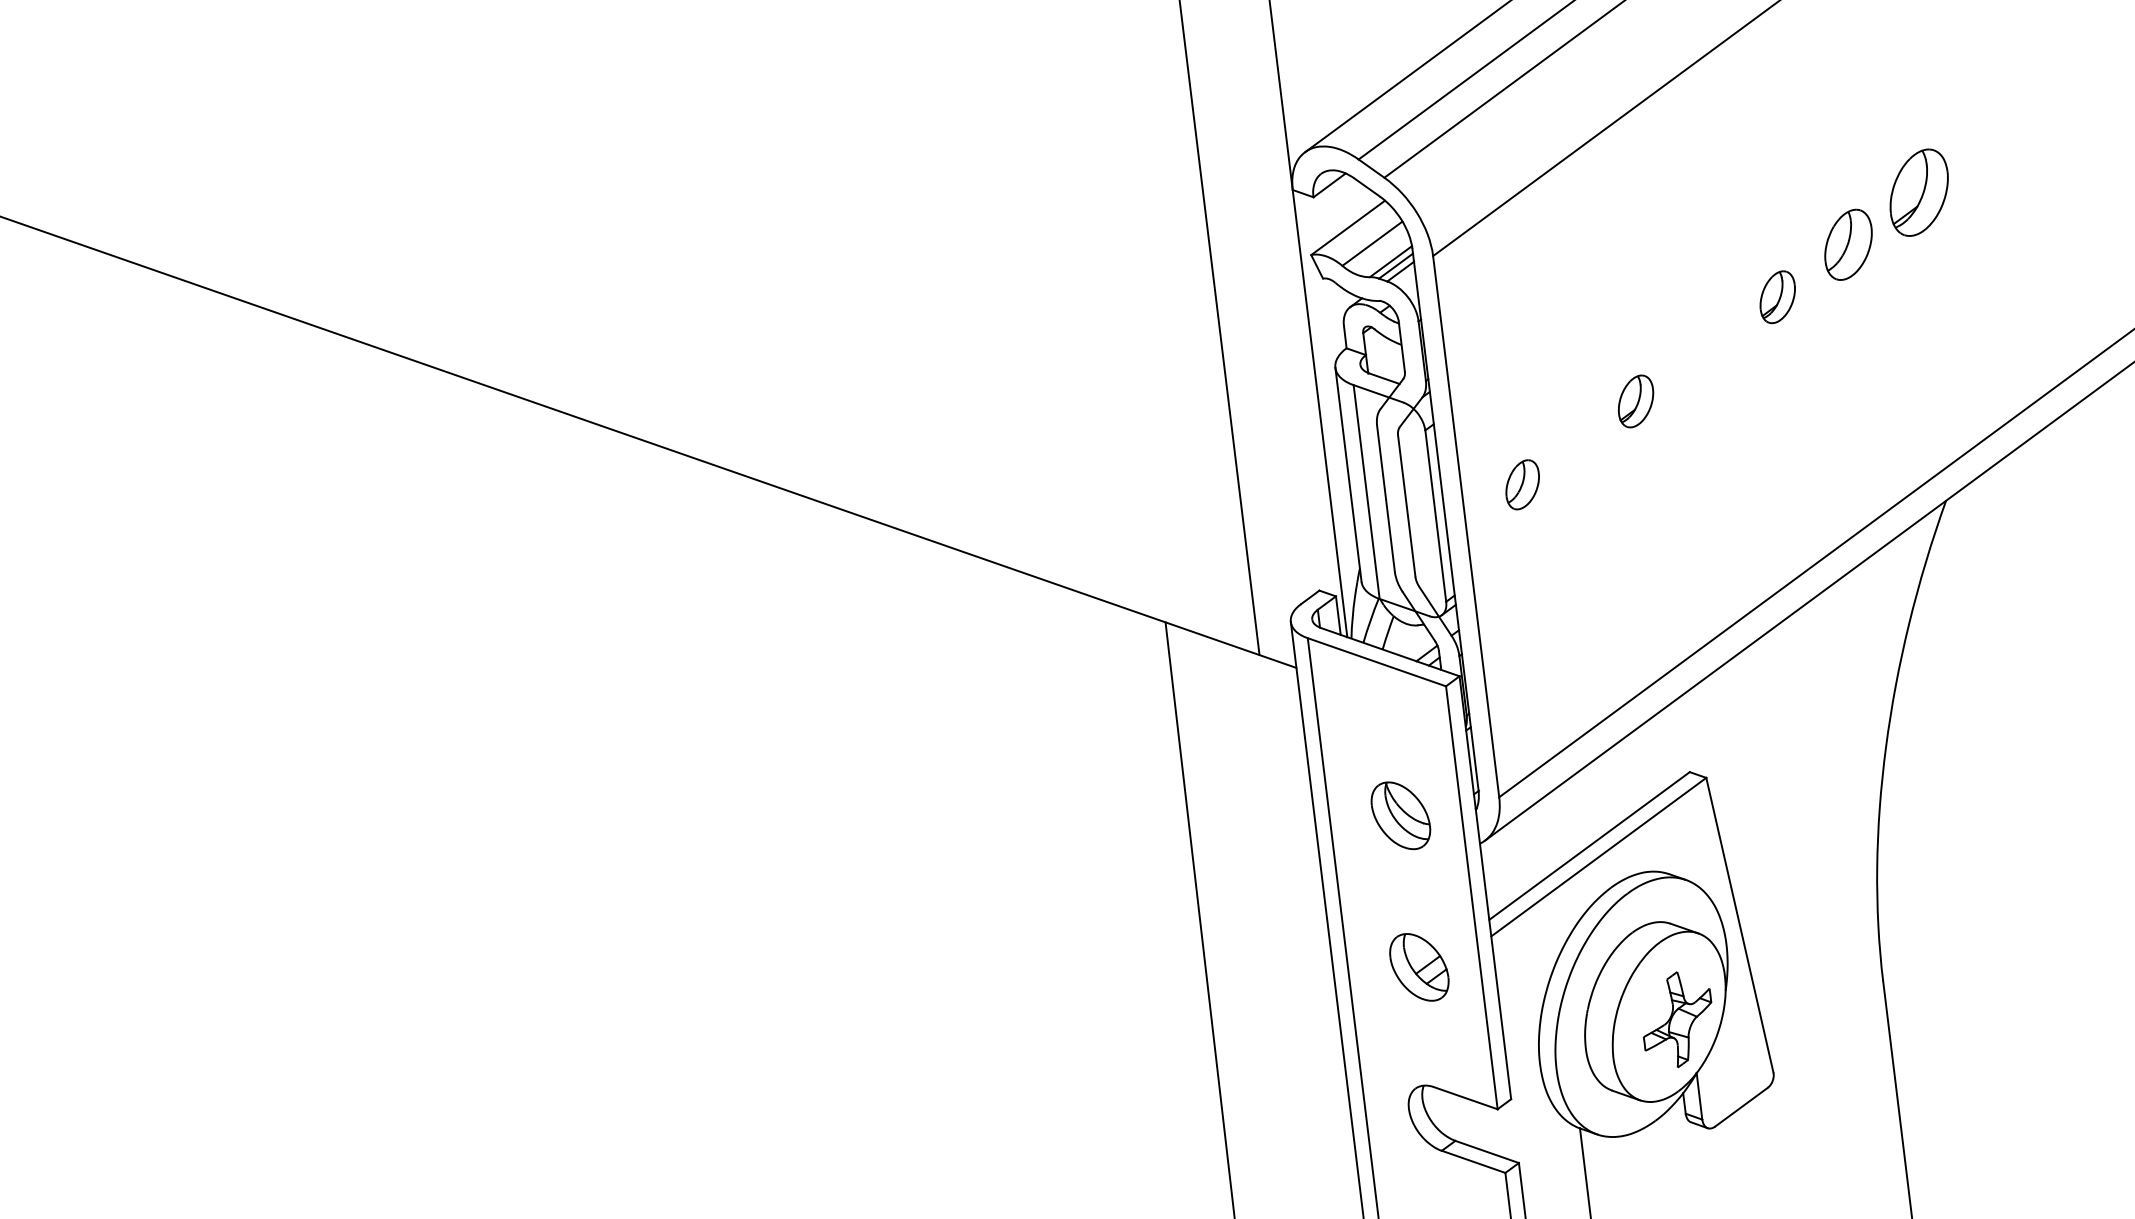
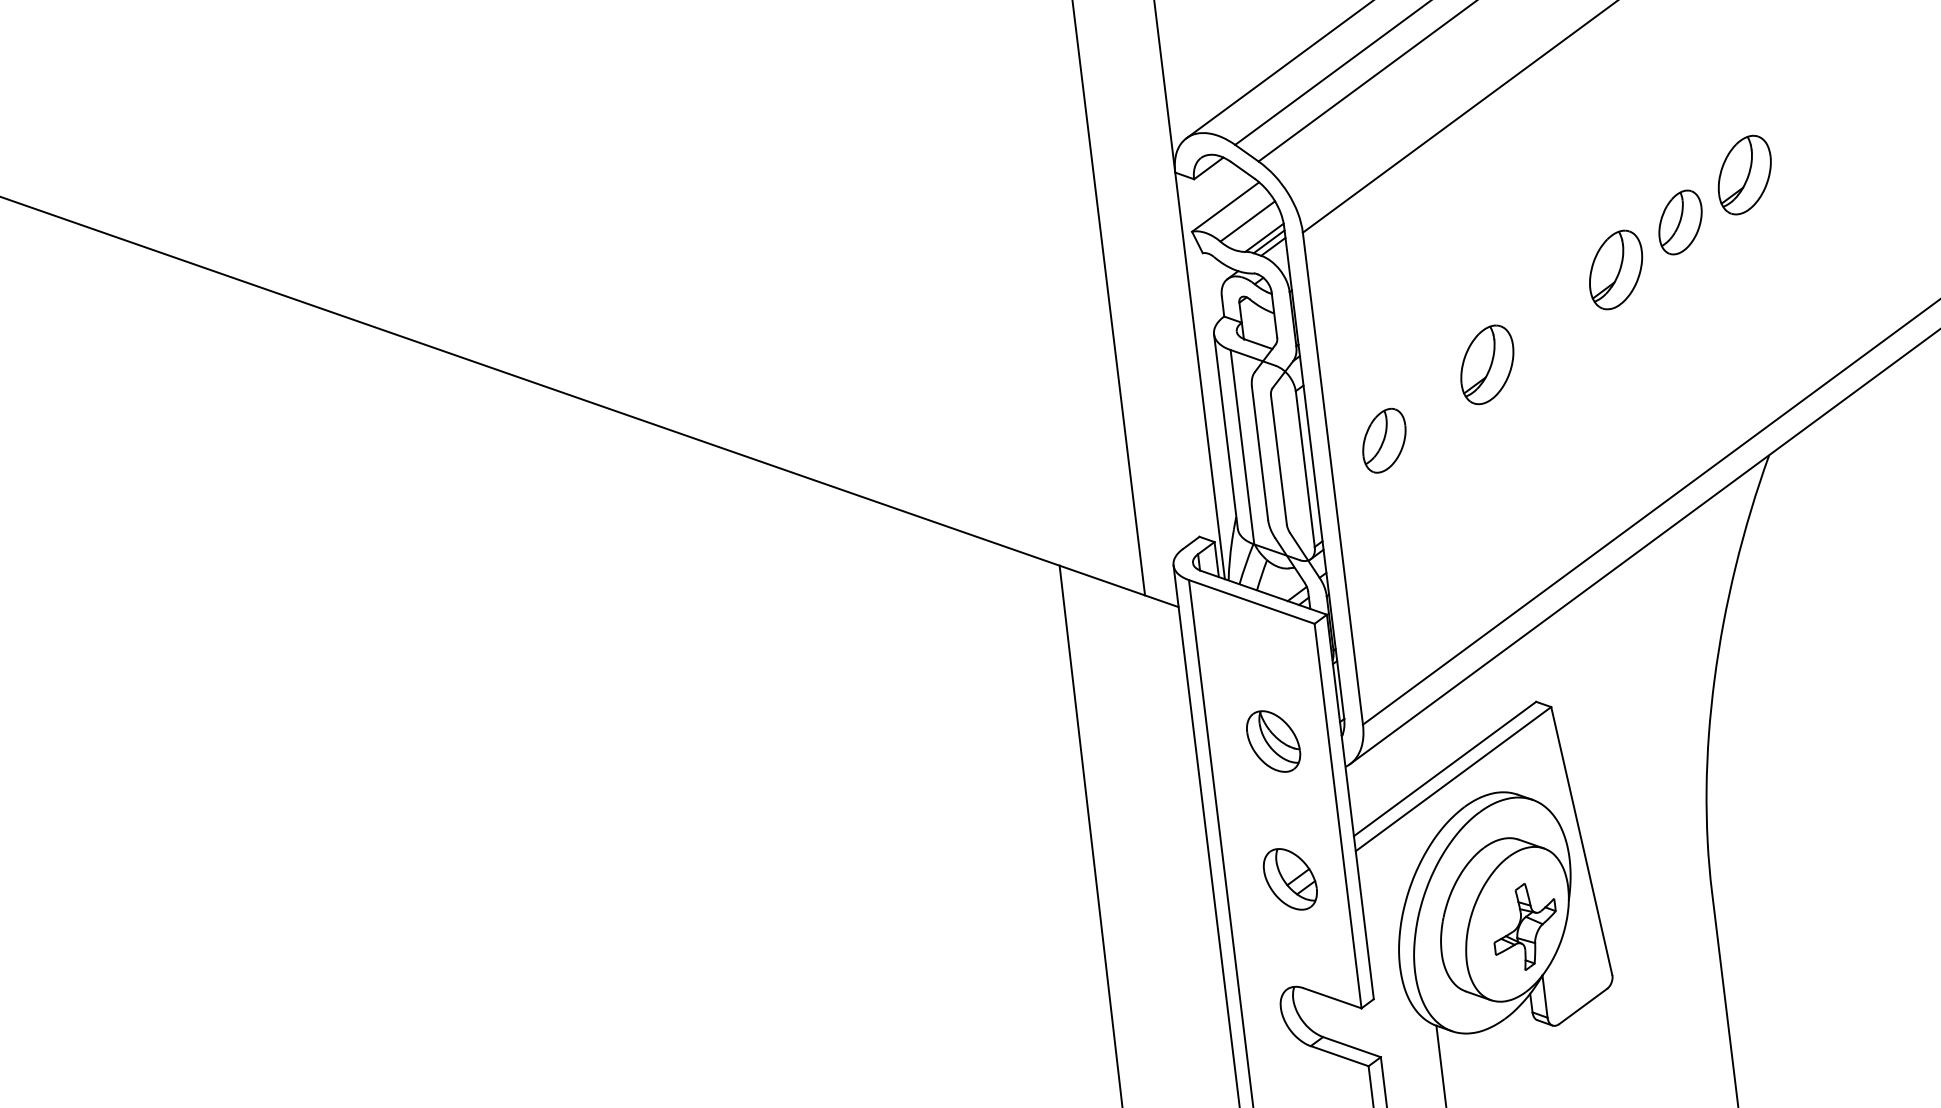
part: (1777, 297) -> (1615, 270), size x1.67
part: (1635, 401) -> (1486, 364), size x1.67
part: (1522, 484) -> (1384, 440), size x1.43

